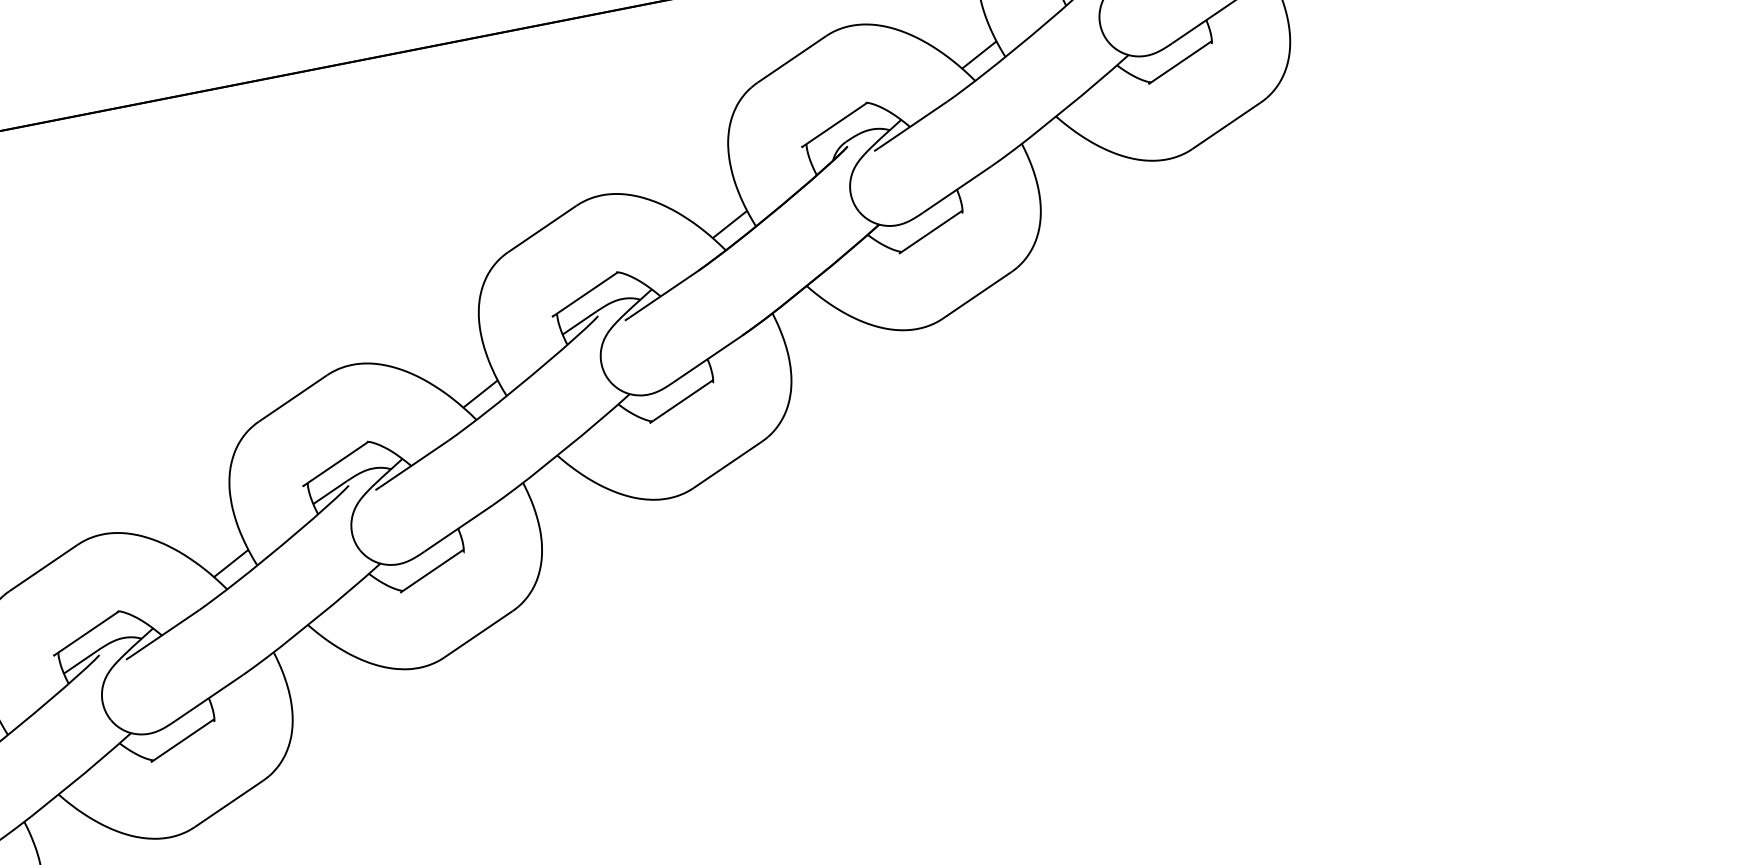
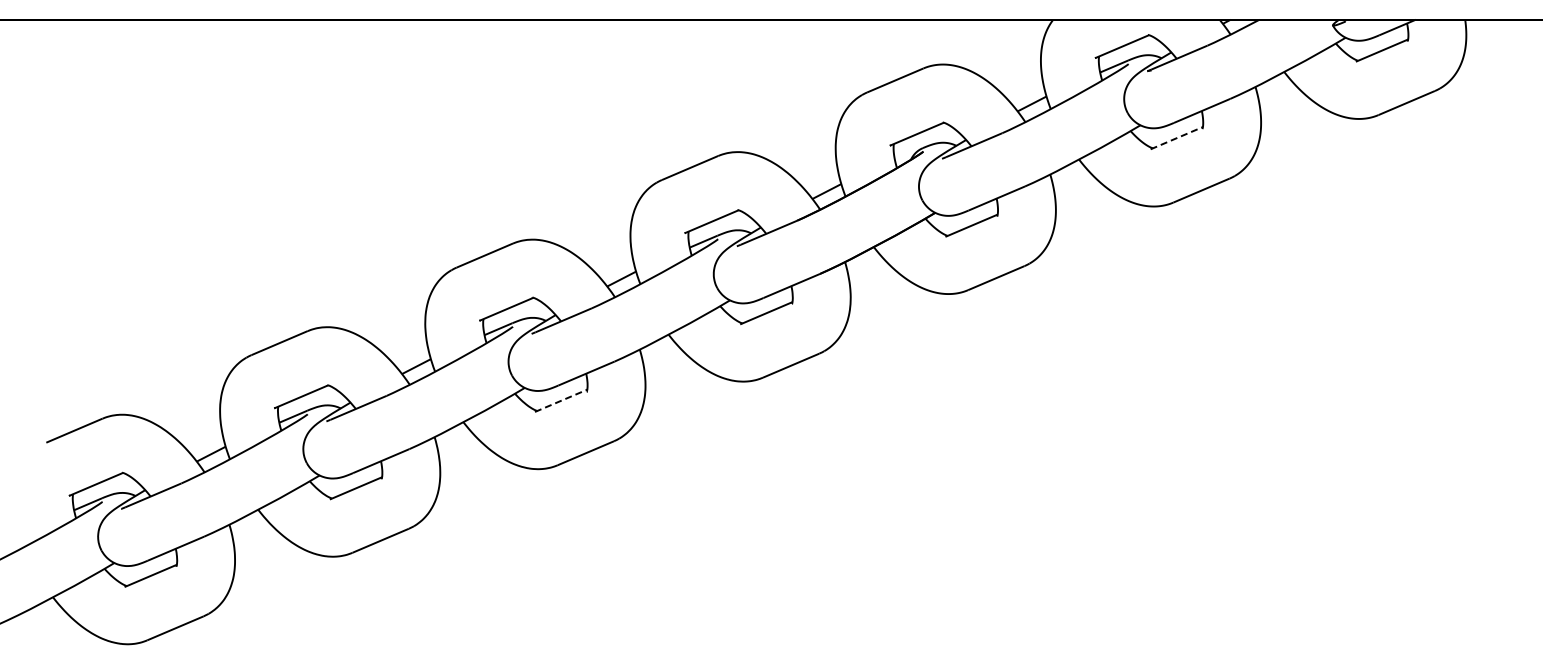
line: (1180, 61) -> (1177, 137), solid -> dashed
line: (432, 570) -> (561, 400), solid -> dashed

